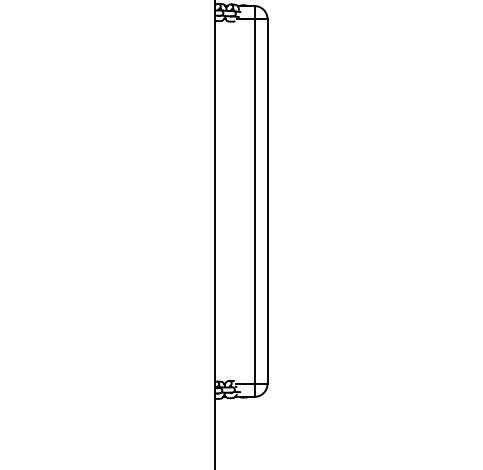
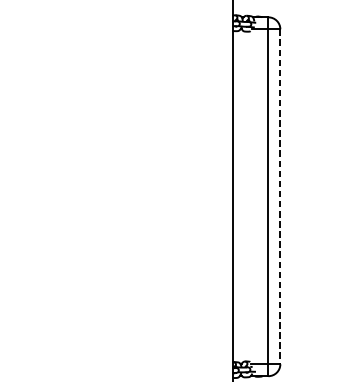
line: (267, 201) -> (280, 196), solid -> dashed

